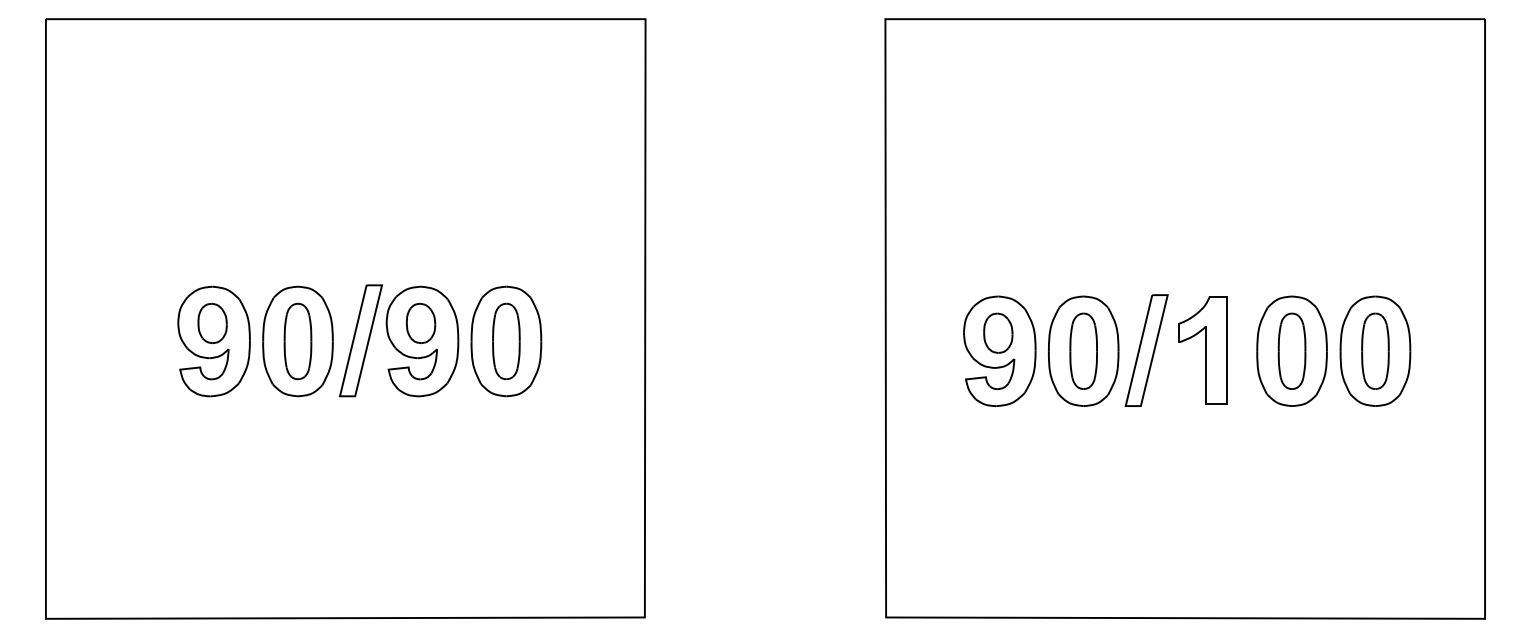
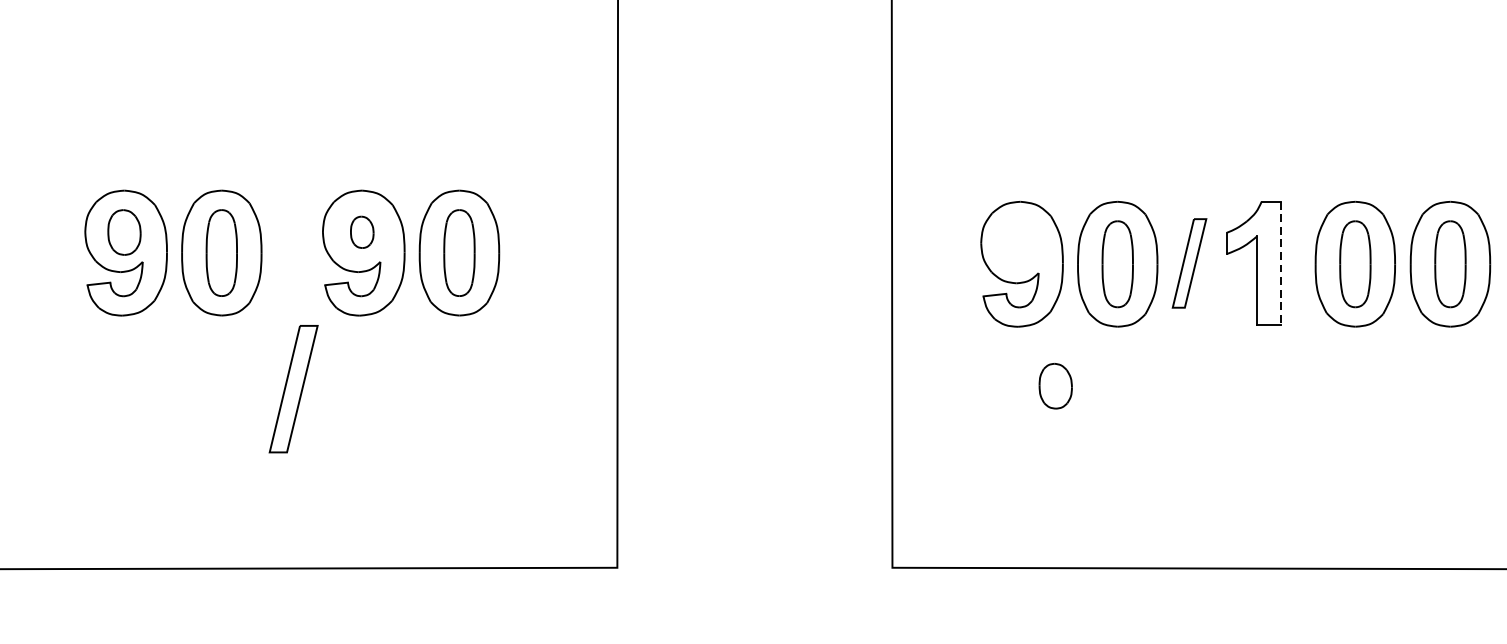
part: (421, 322) -> (362, 231), size x0.7
part: (998, 332) -> (1055, 385), moved
part: (361, 340) -> (294, 388), moved
part: (1146, 350) -> (1189, 263), size x0.7
line: (1226, 350) -> (1280, 263), solid -> dashed

